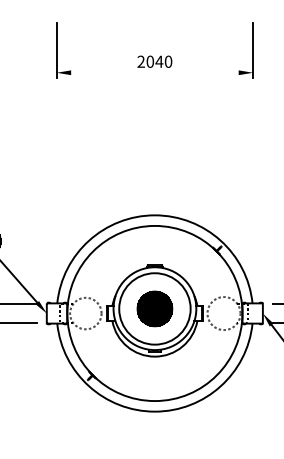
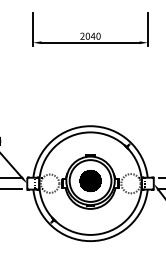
line: (154, 72) -> (90, 42), added

